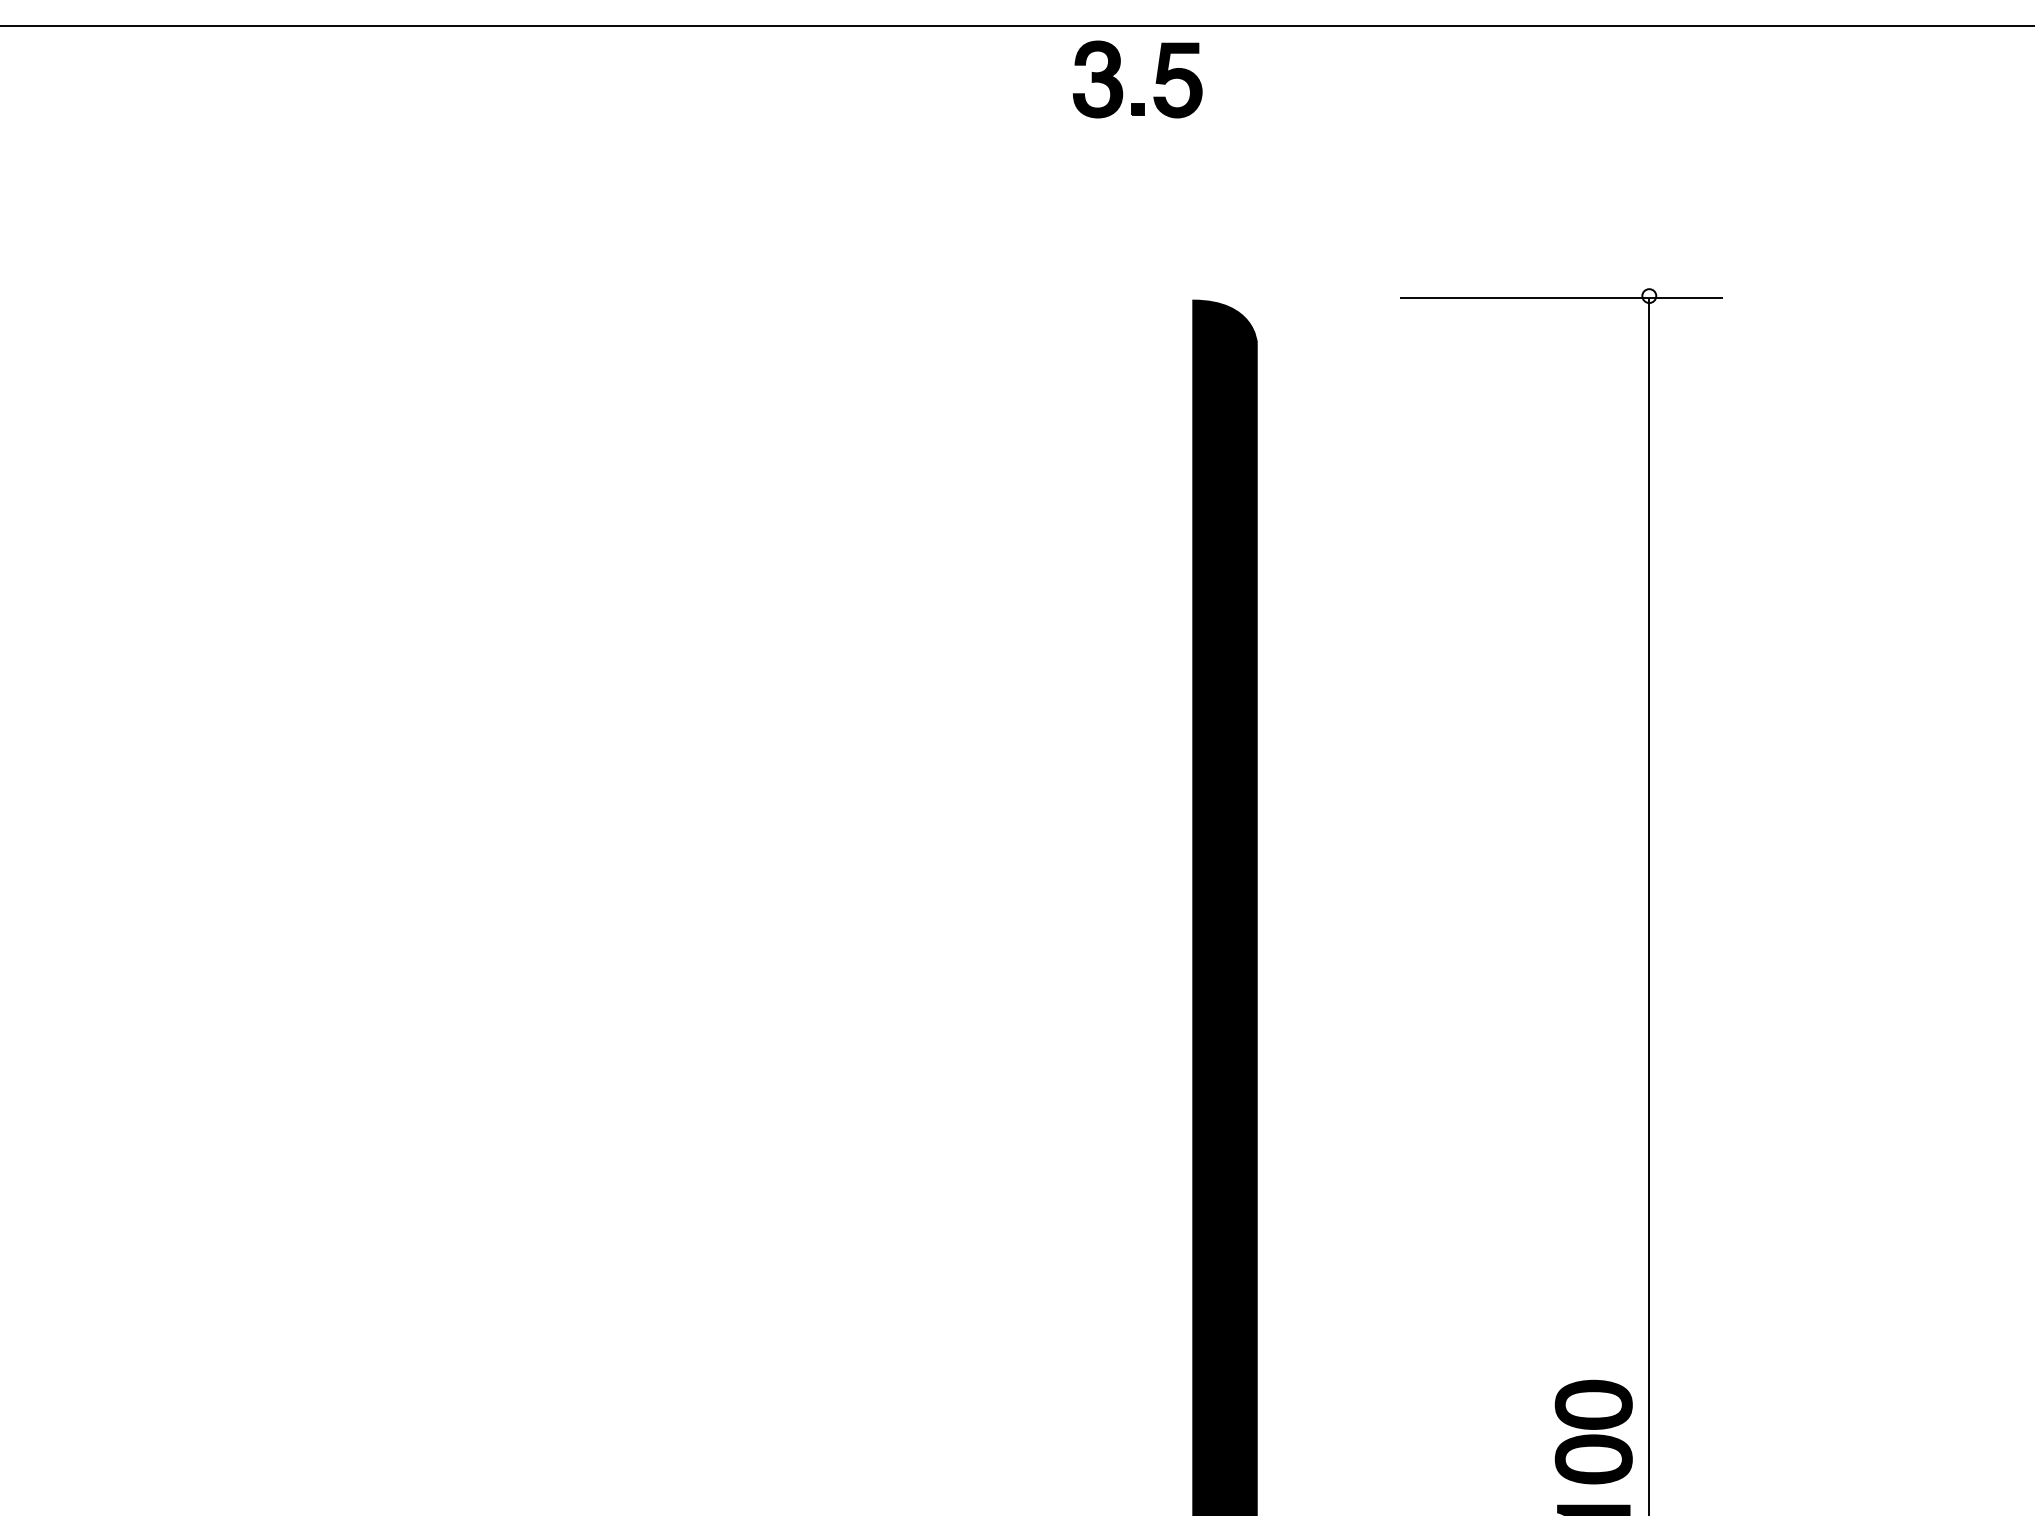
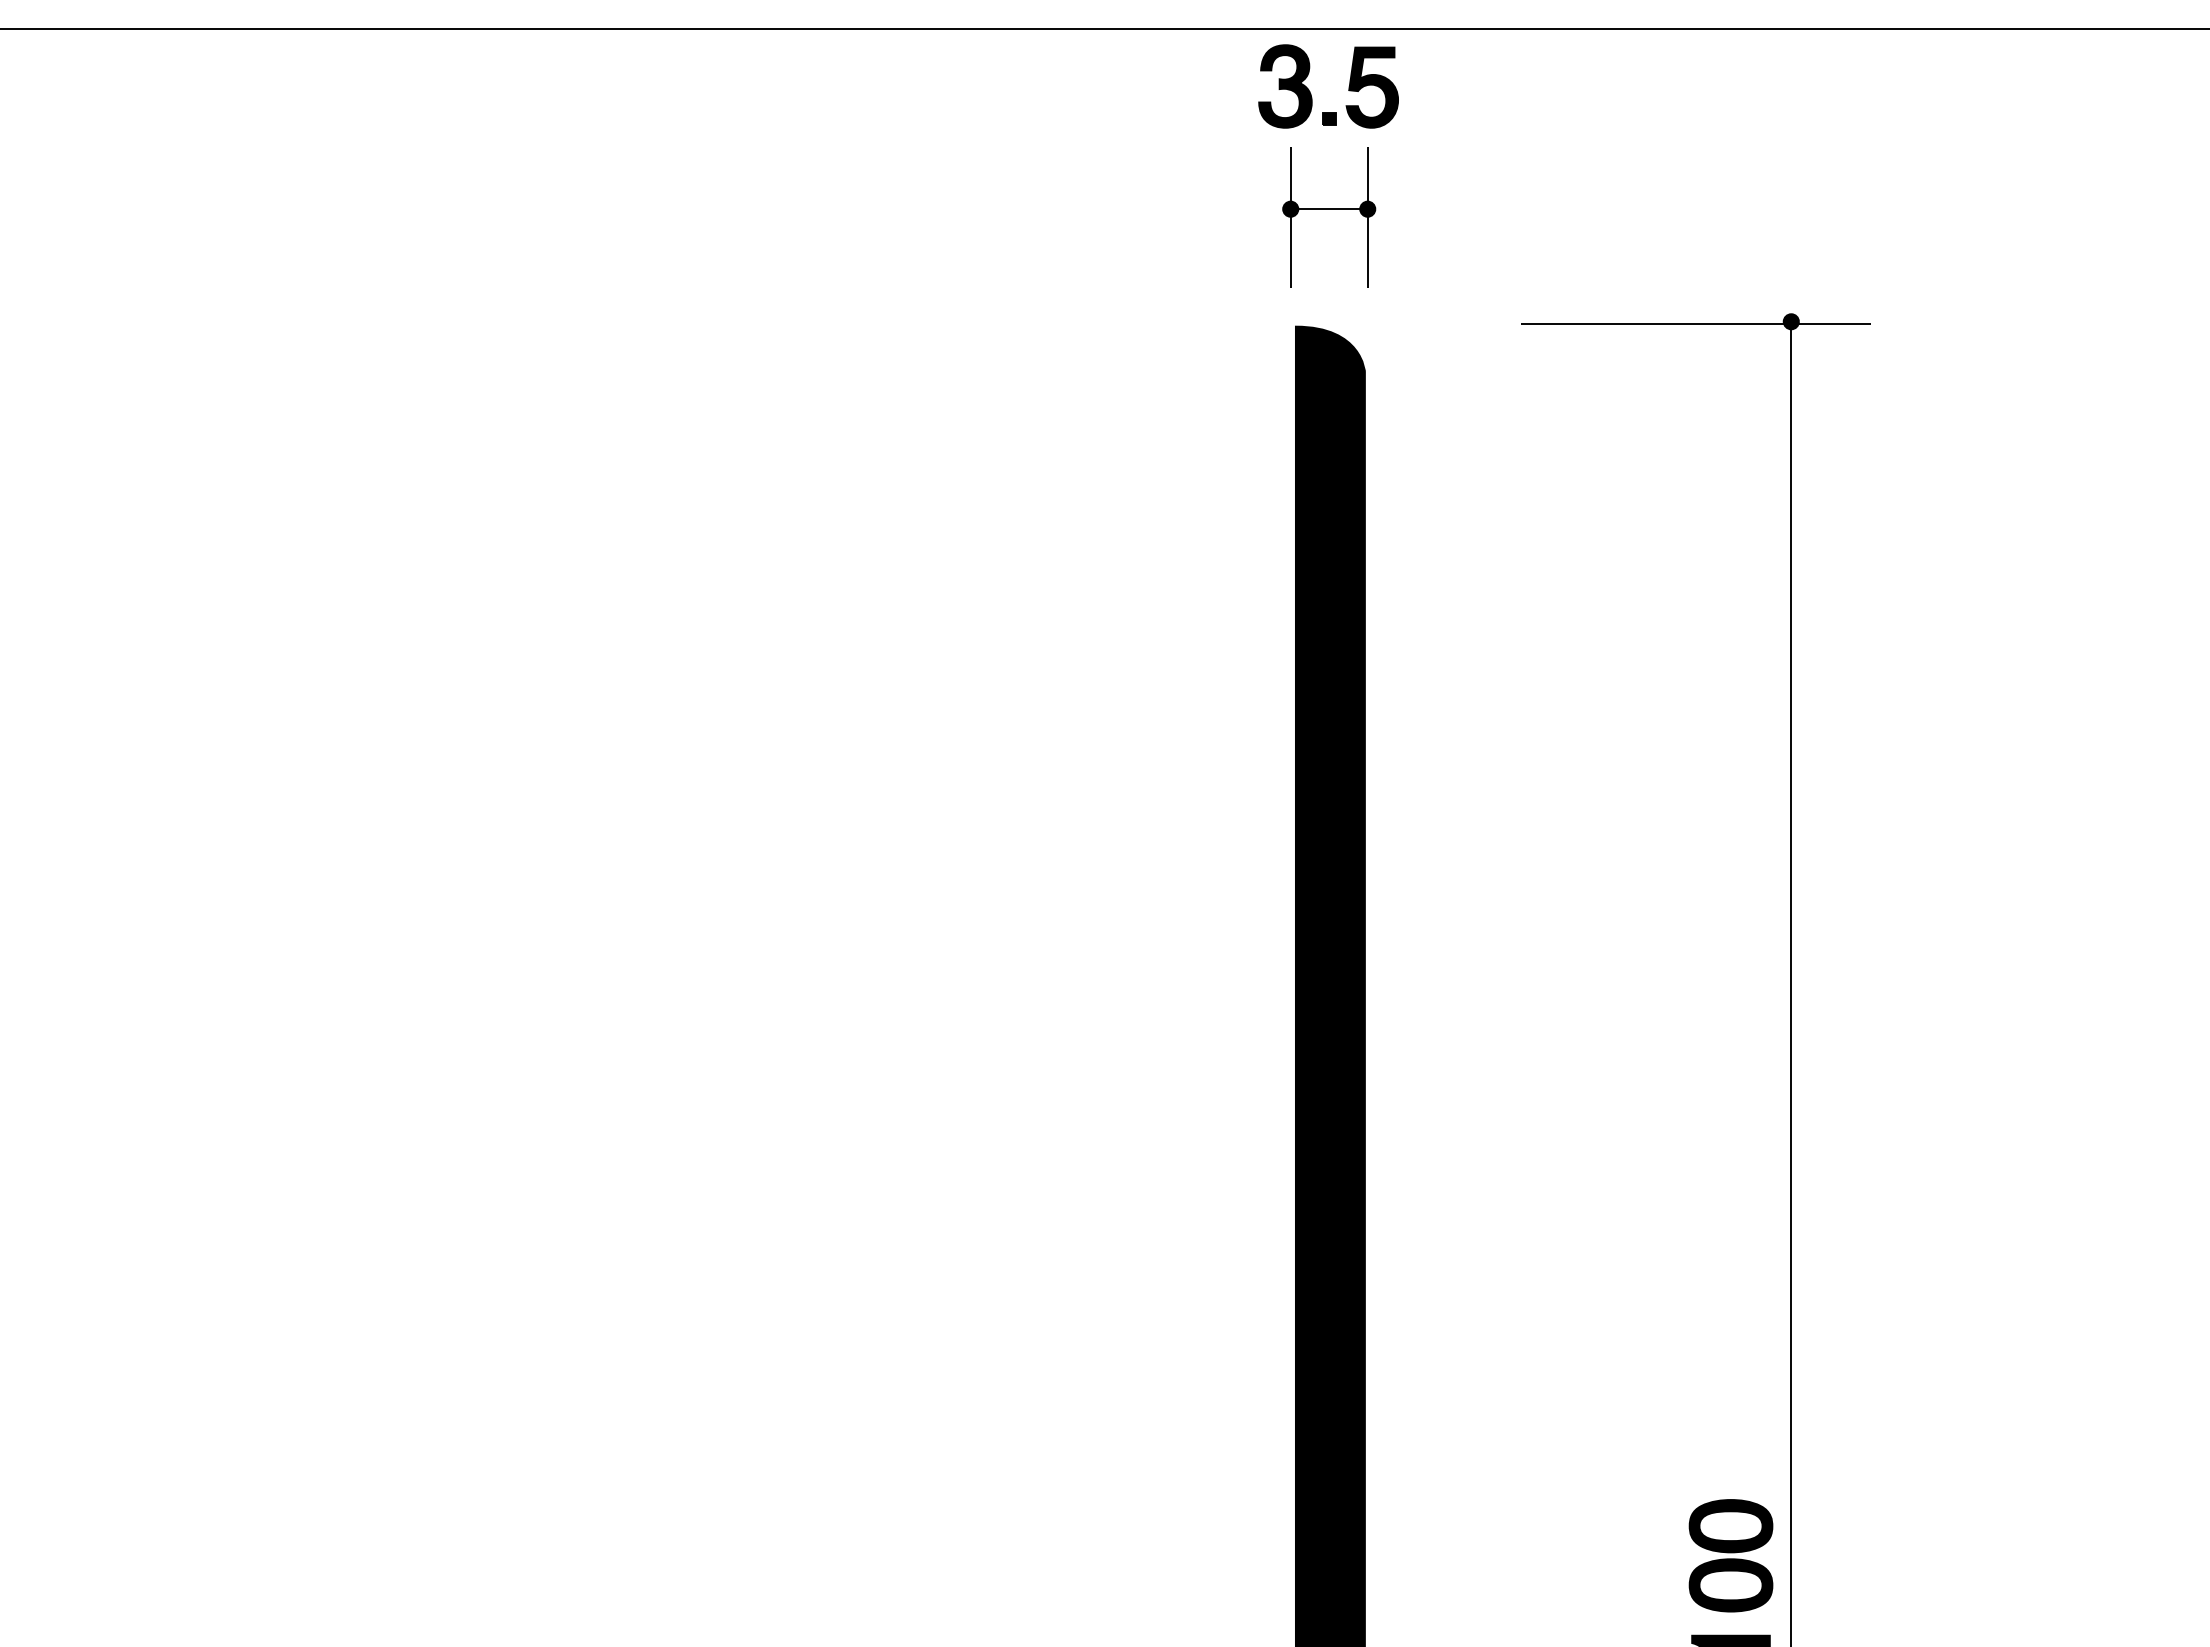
part: (1121, 85) -> (1311, 93), moved
part: (1224, 192) -> (1329, 209), added
fill: (1648, 295) -> (1790, 321), added

